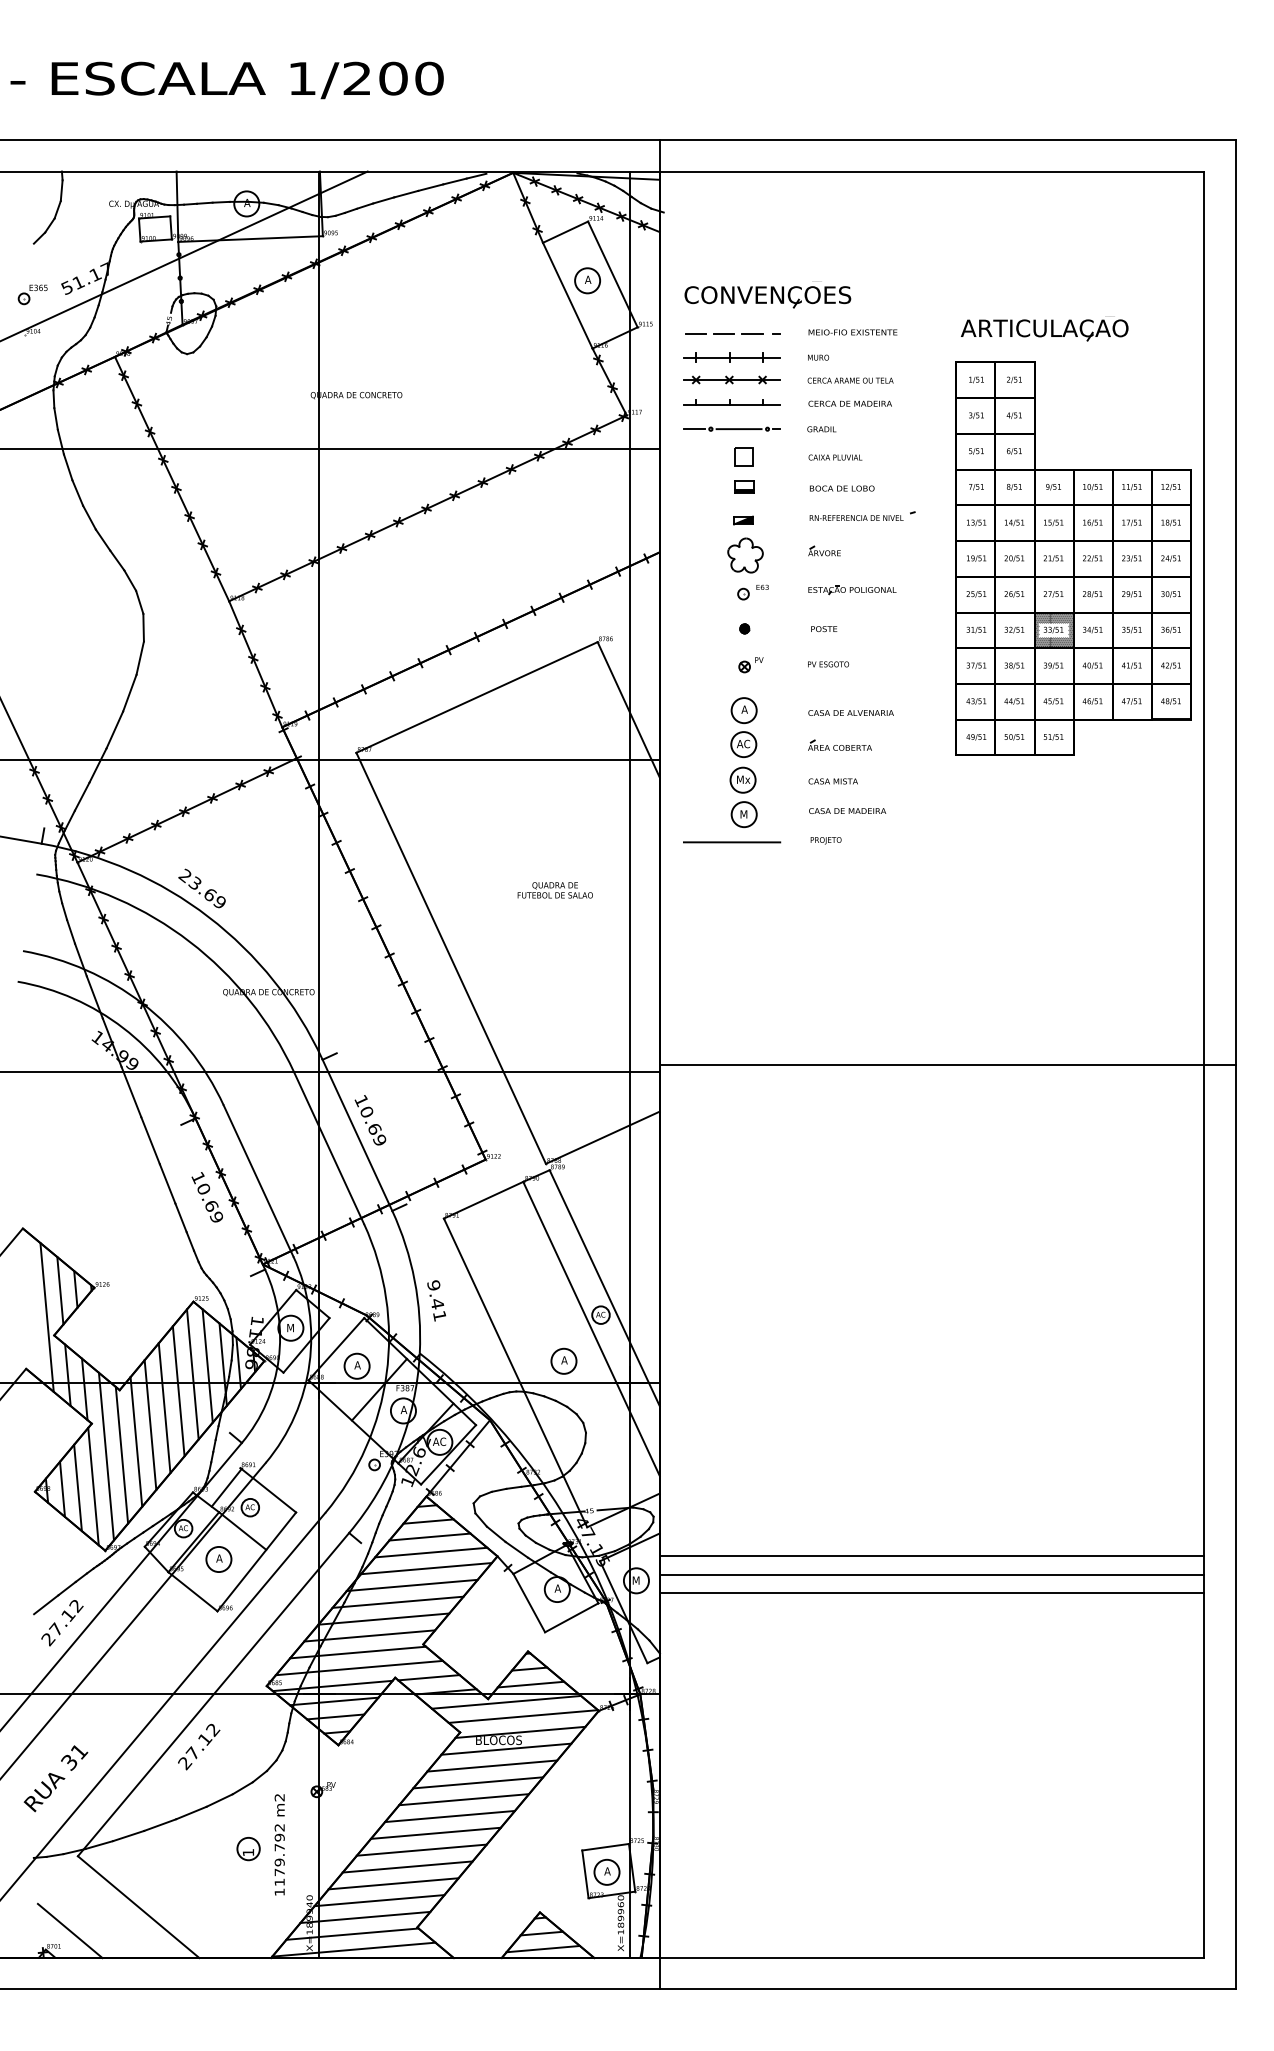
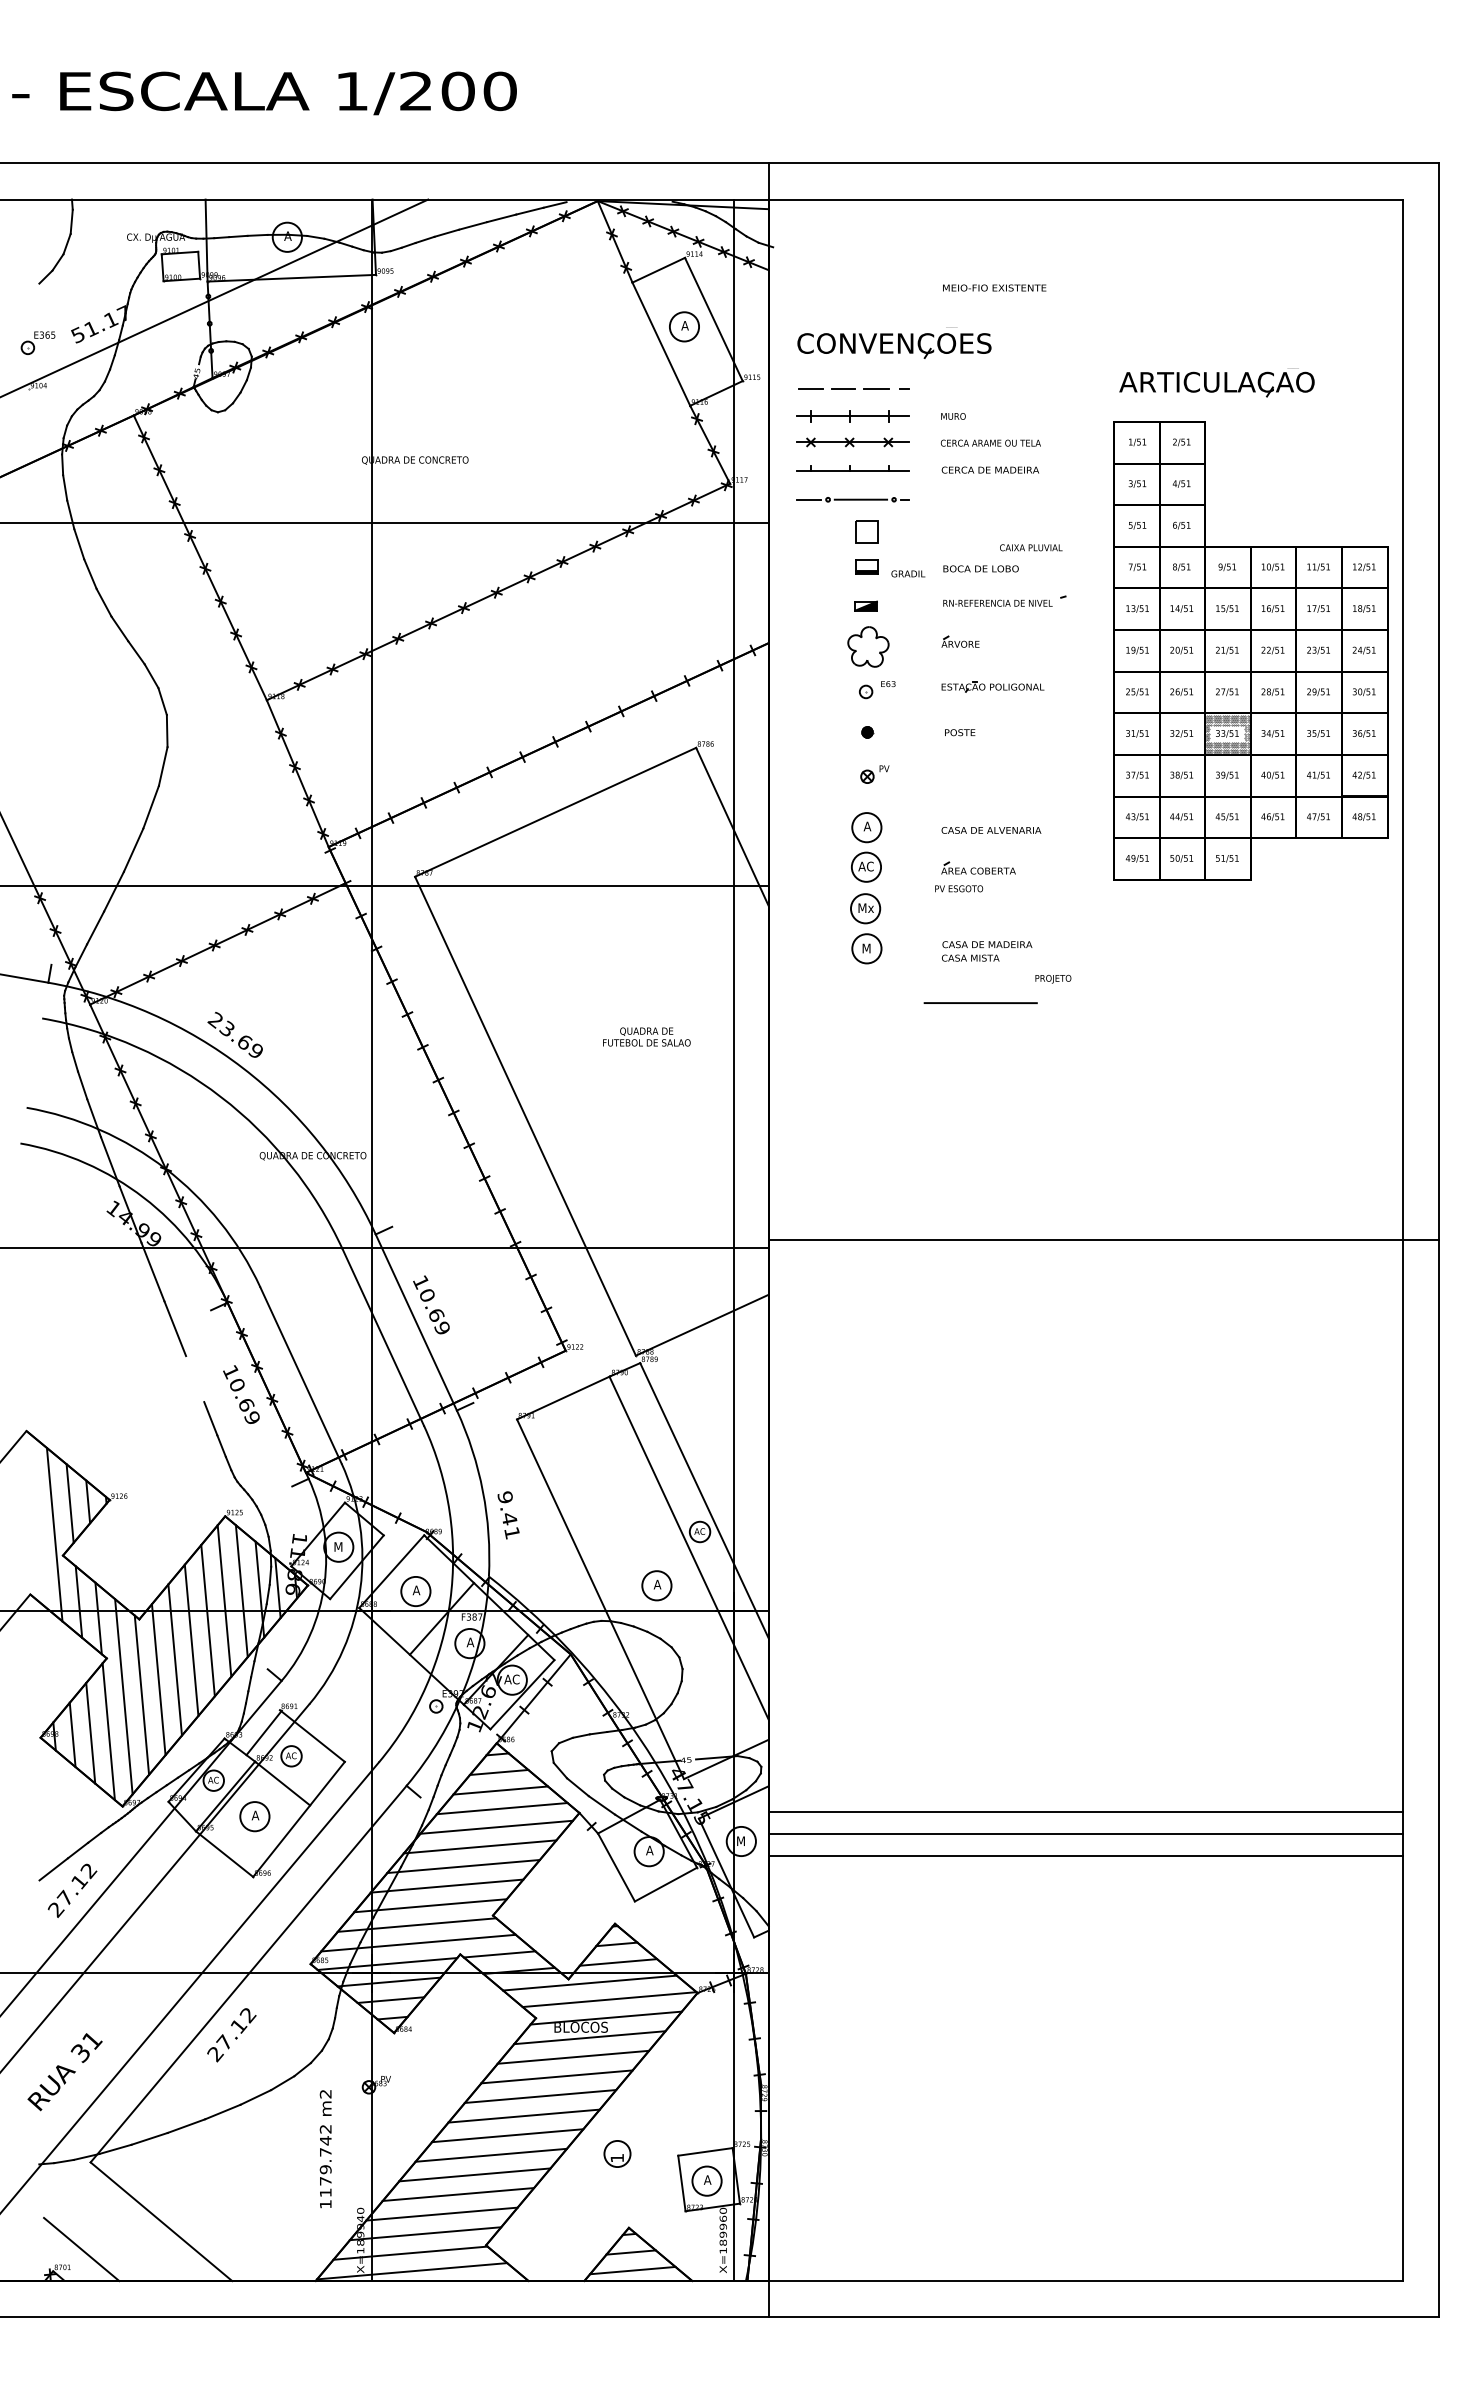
text: (852, 331) -> (994, 287), moved
text: (821, 428) -> (908, 573), moved
text: (835, 457) -> (1031, 547), moved
text: (828, 664) -> (959, 888), moved
text: (833, 780) -> (970, 957), moved
text: (826, 840) -> (1053, 978), moved
line: (731, 841) -> (980, 1002), moved
line: (167, 1184) -> (195, 1379), removed
text: (279, 1837) -> (325, 2140), 1179.792 -> 1179.742
part: (248, 1848) -> (617, 2153), moved

